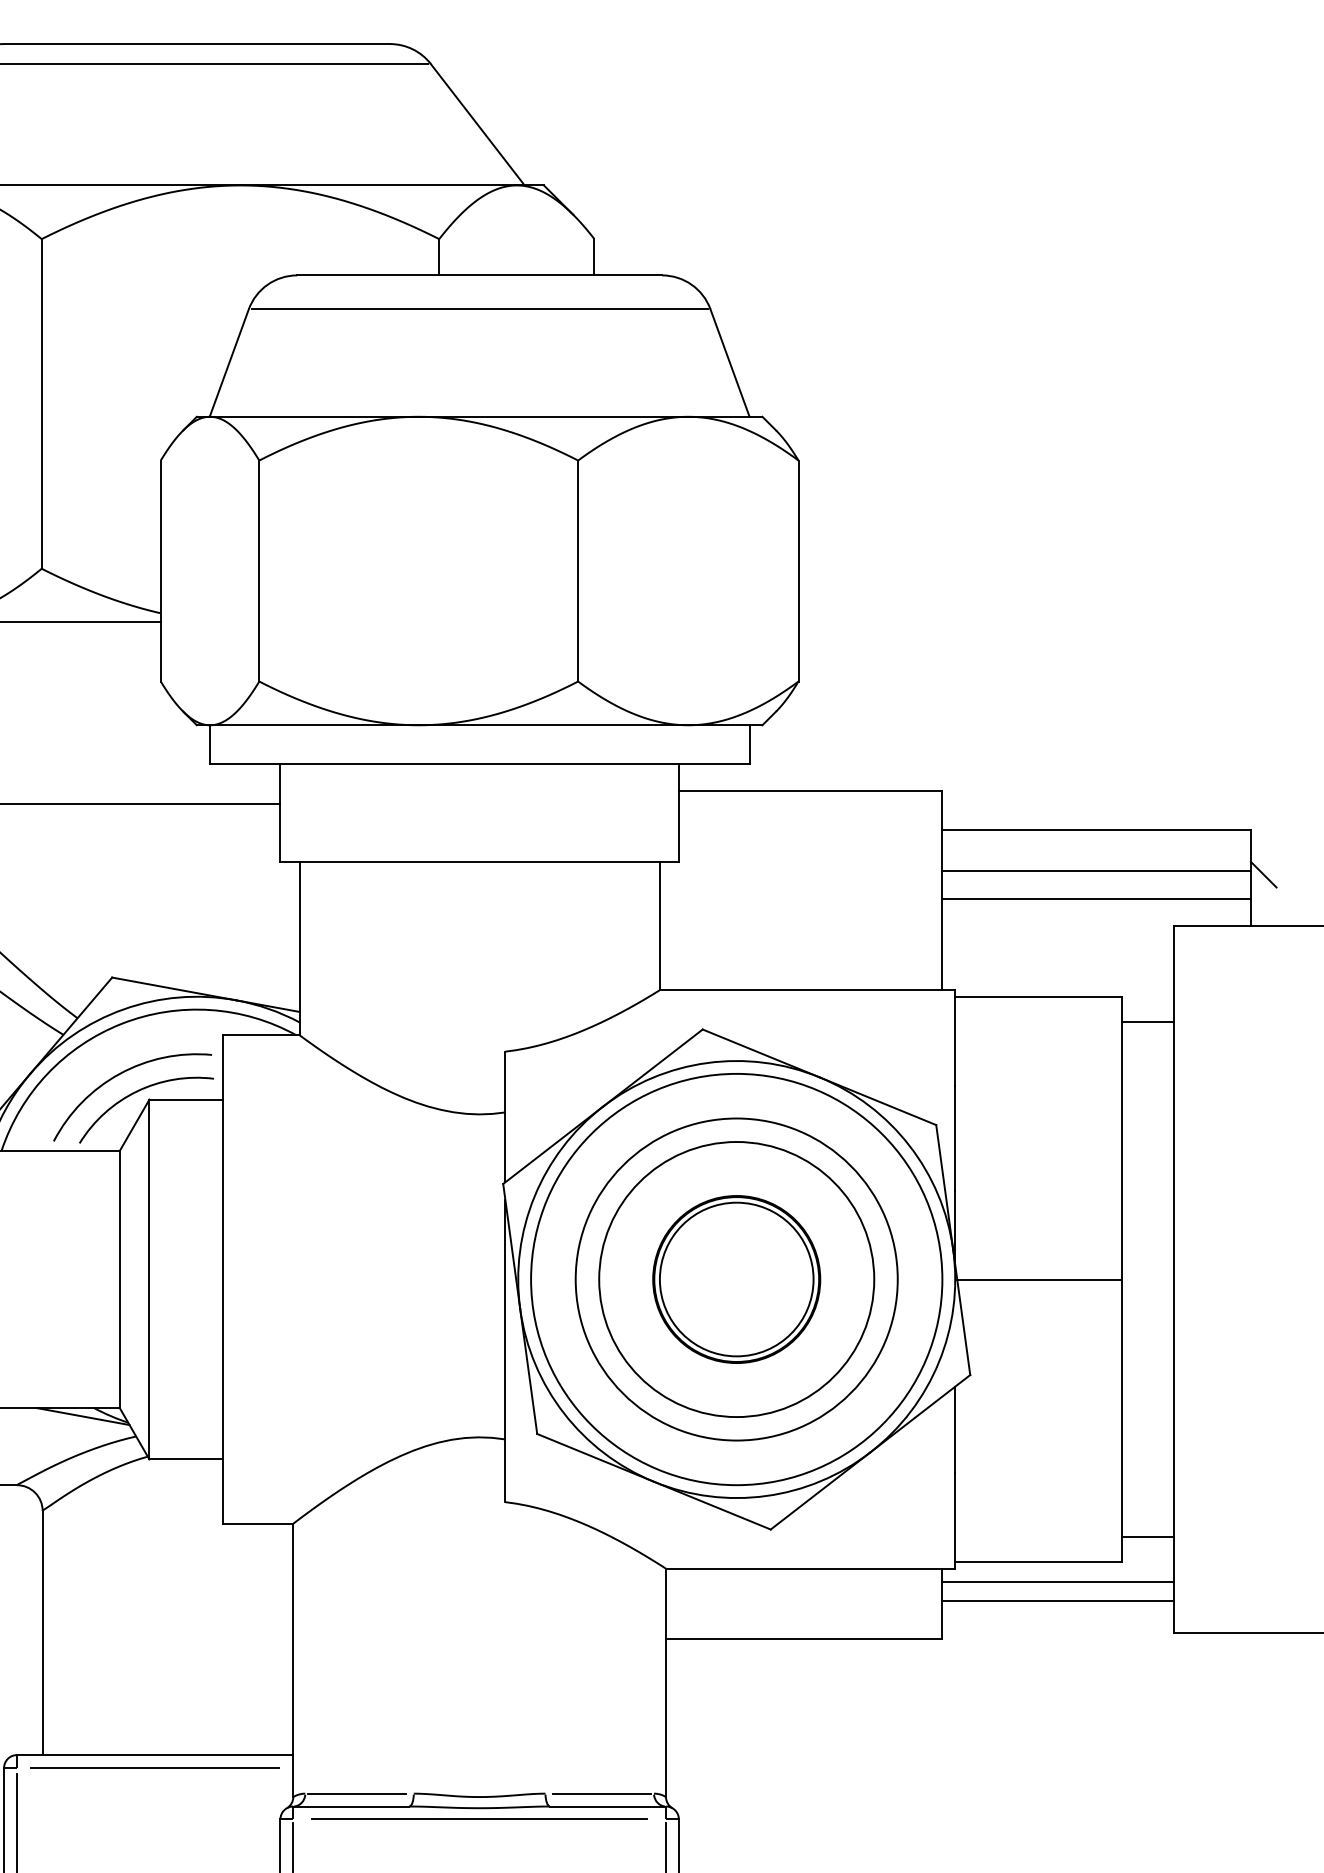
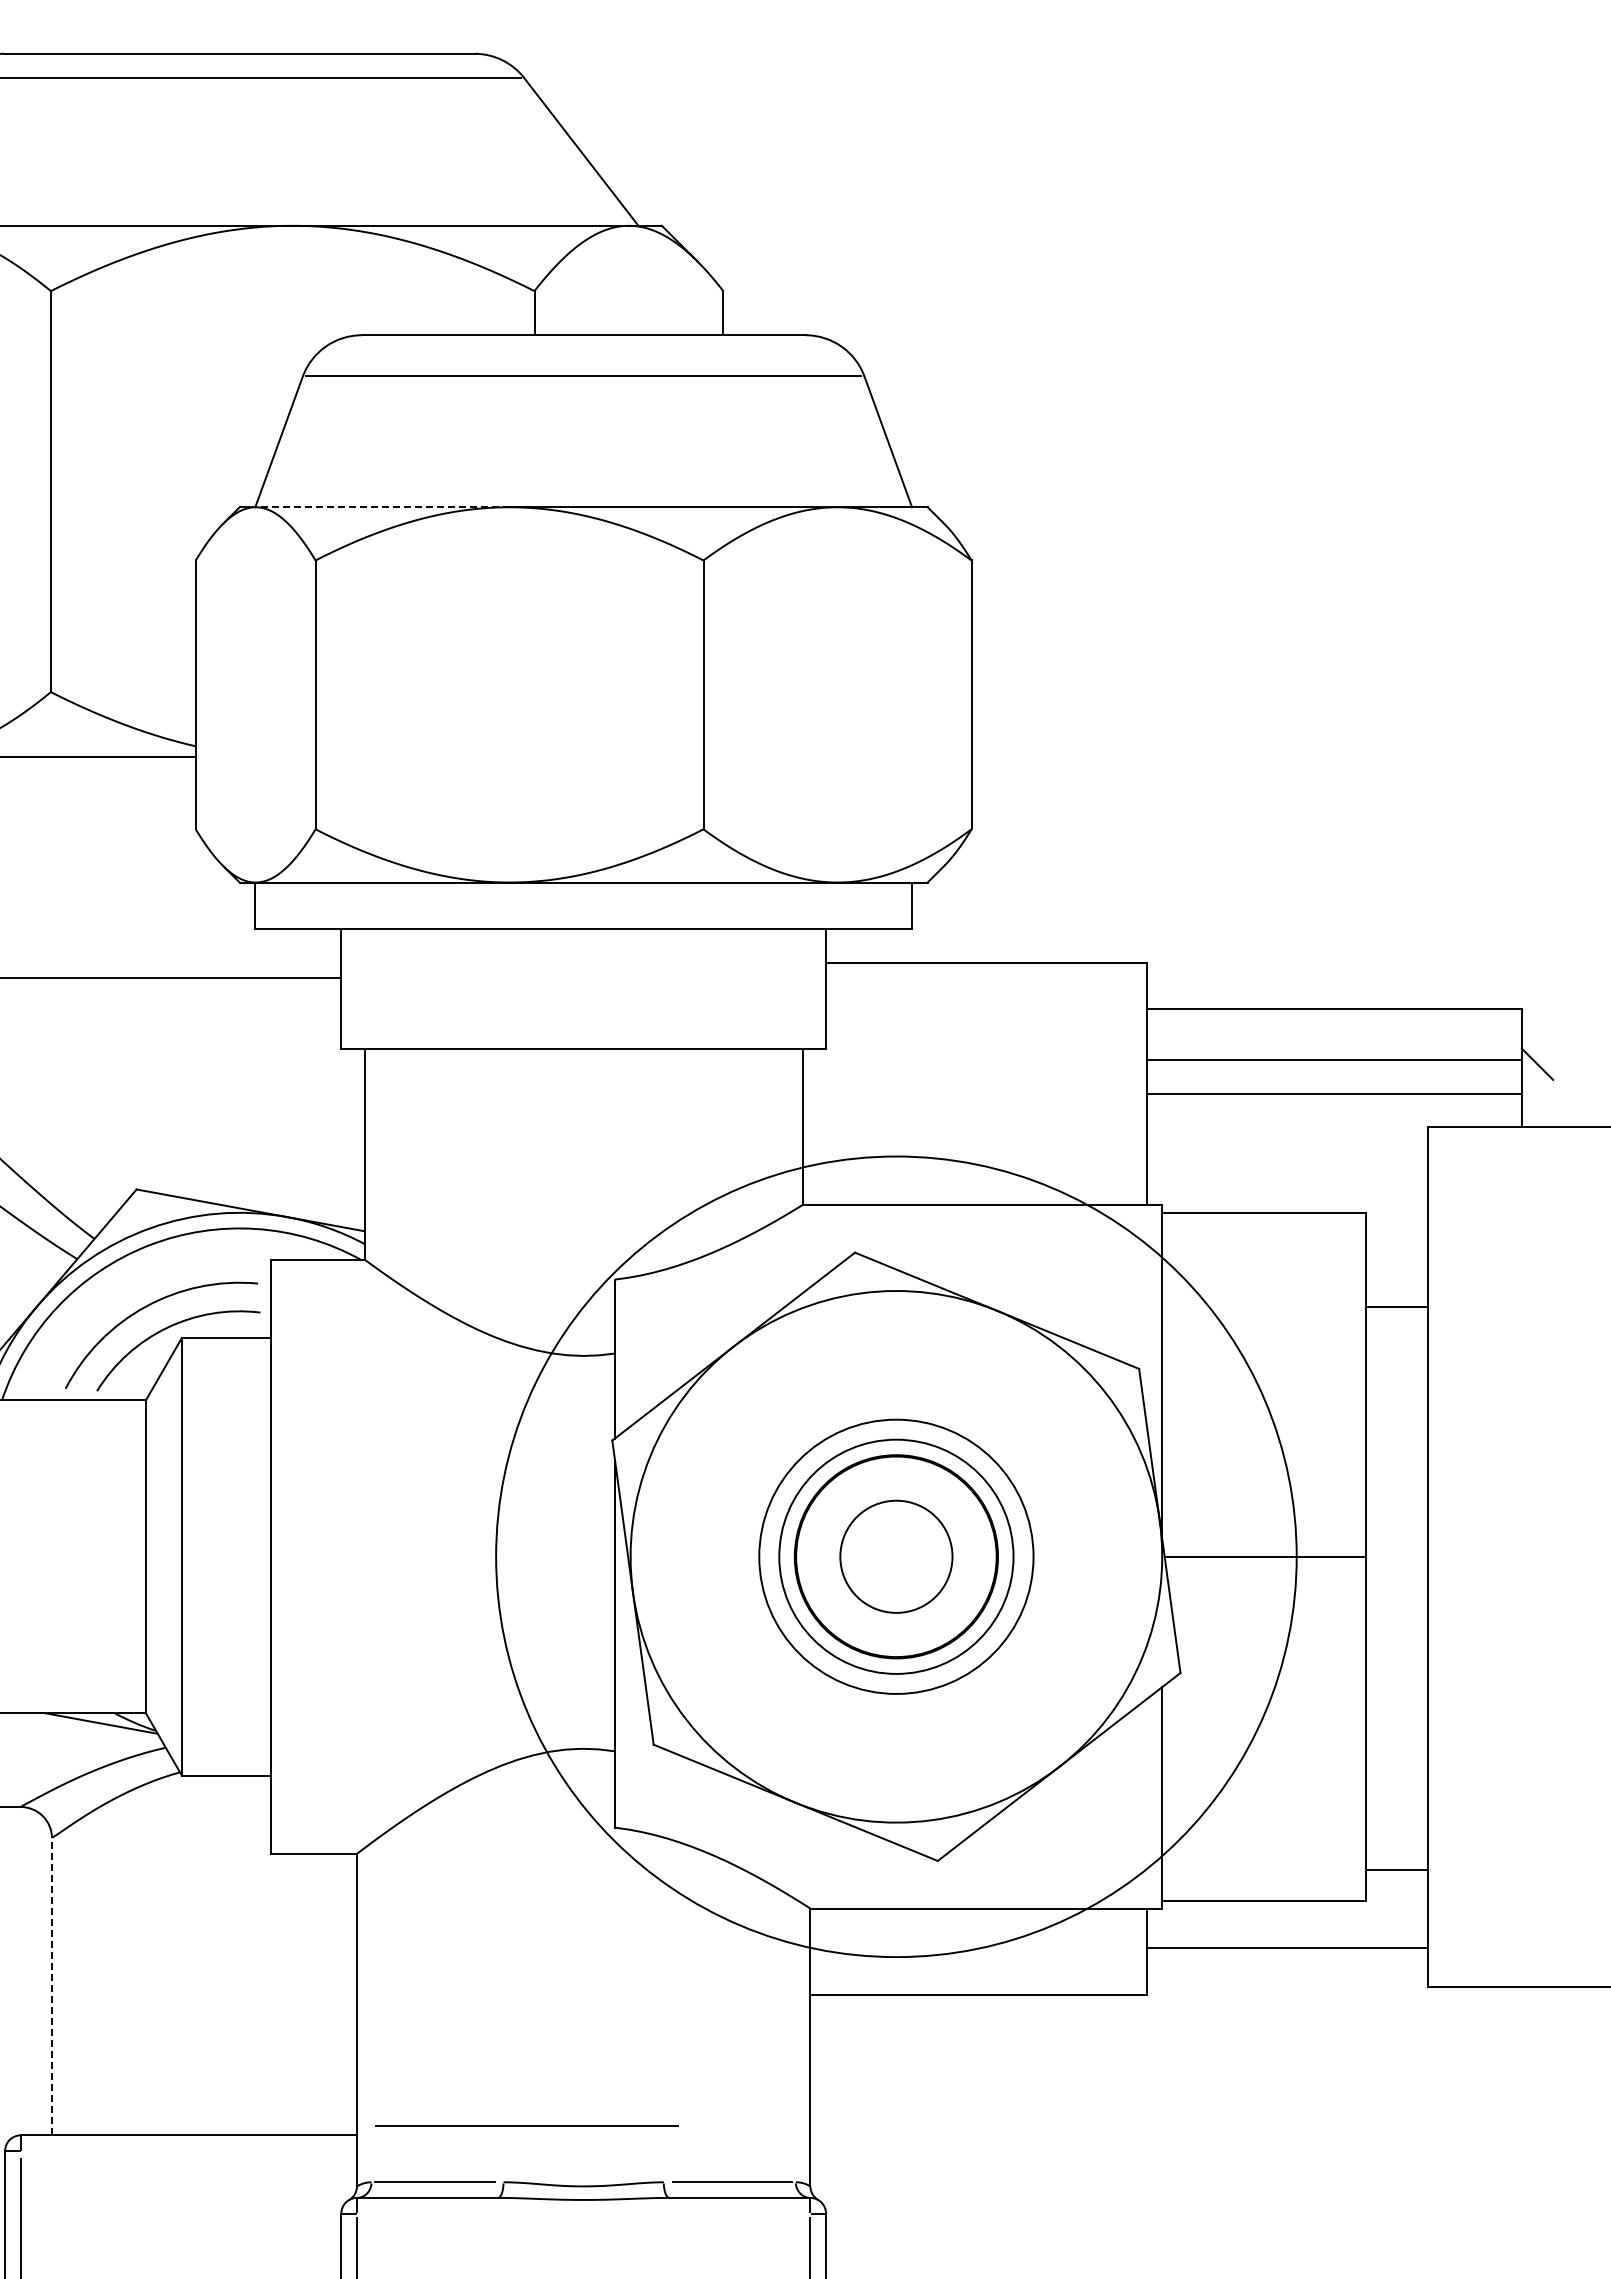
line: (314, 416) -> (382, 507), solid -> dashed
line: (1147, 1022) -> (1396, 1307), moved
circle: (735, 1279) -> (895, 1556), size x0.6
circle: (736, 1279) -> (896, 1556), size x0.7
circle: (736, 1279) -> (896, 1556), size x0.7
circle: (736, 1279) -> (896, 1556), size x1.6
line: (1058, 1582) -> (1287, 1925), removed
line: (43, 1632) -> (52, 1986), solid -> dashed
line: (154, 1767) -> (526, 2125), moved
line: (479, 1819) -> (583, 2213), removed

